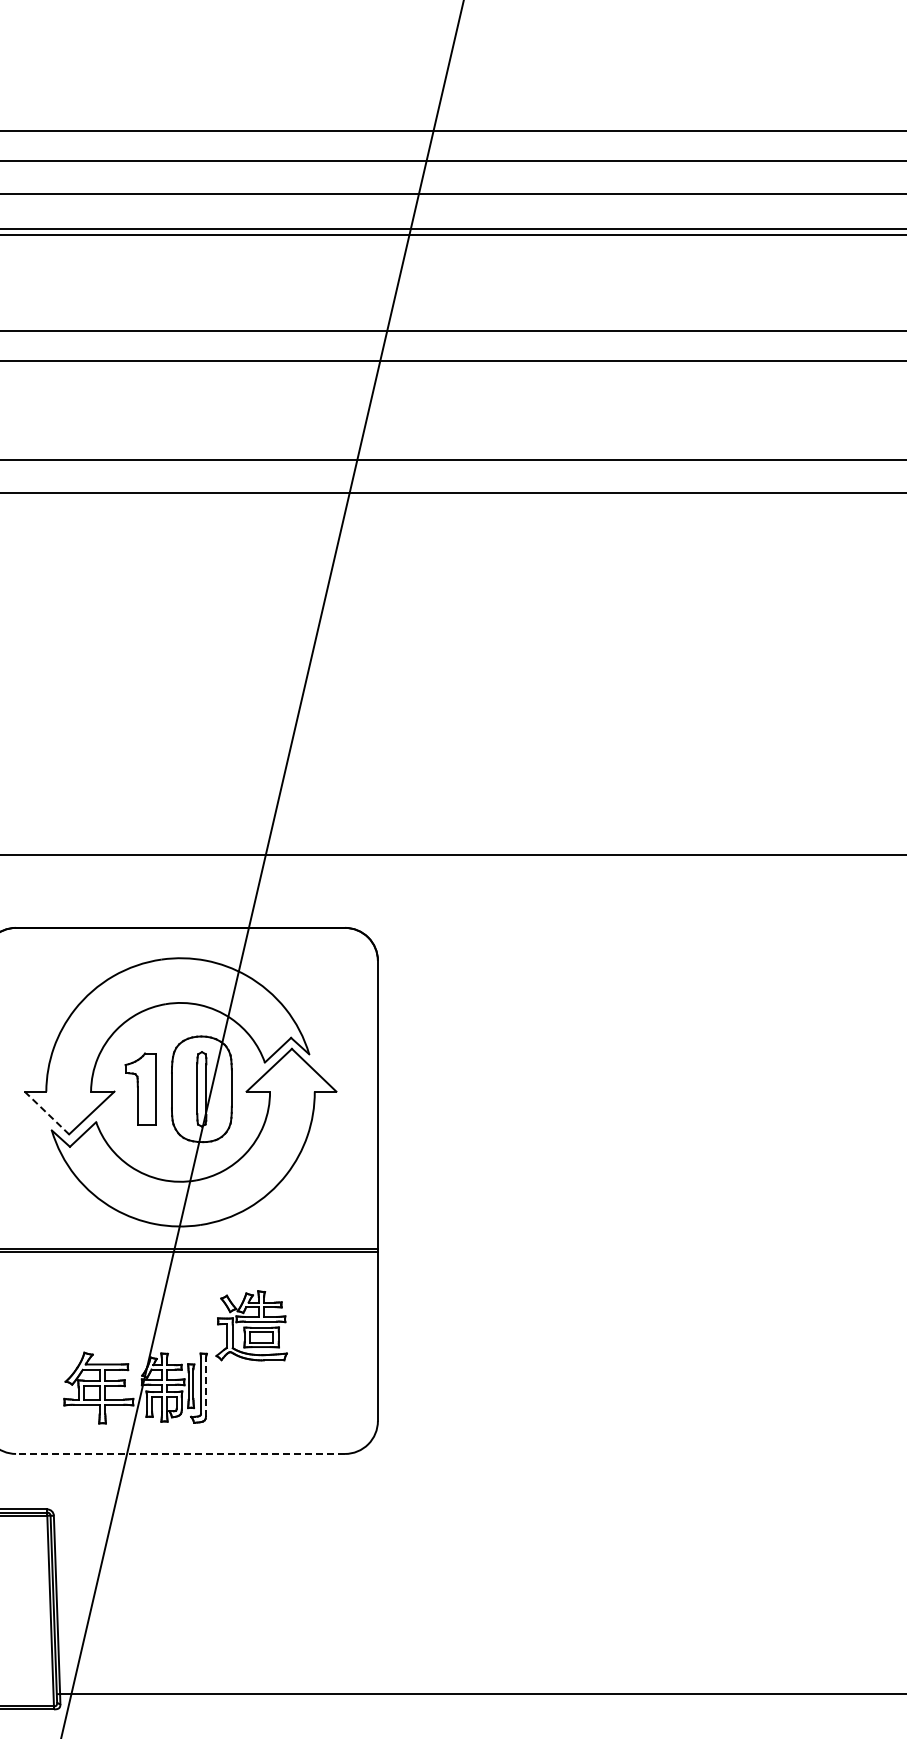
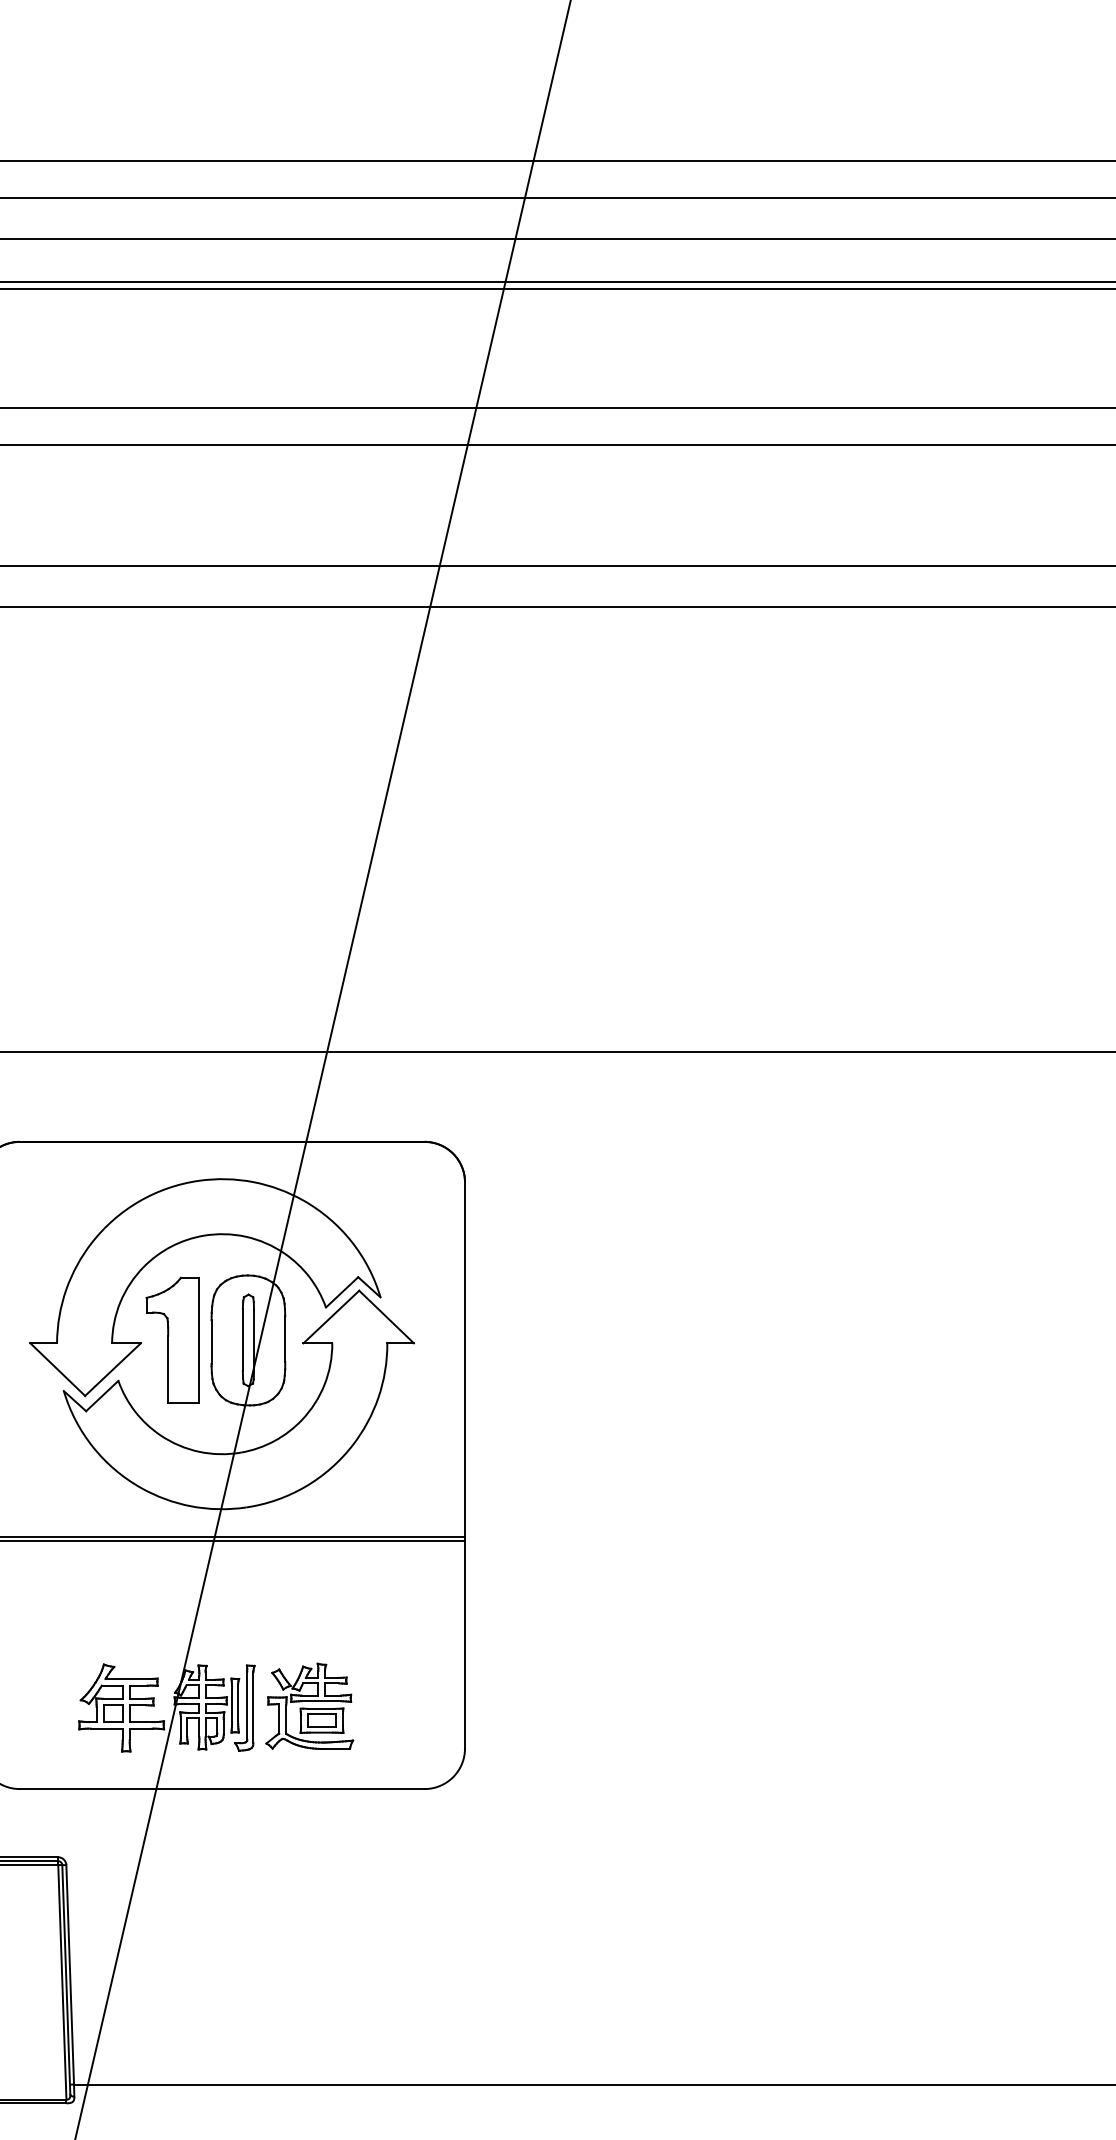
part: (140, 1088) -> (172, 1339), size x1.43
line: (46, 1113) -> (57, 1370), dashed -> solid
part: (251, 1325) -> (309, 1706), moved
line: (205, 1387) -> (252, 1707), dashed -> solid
line: (180, 1453) -> (222, 1788), dashed -> solid

